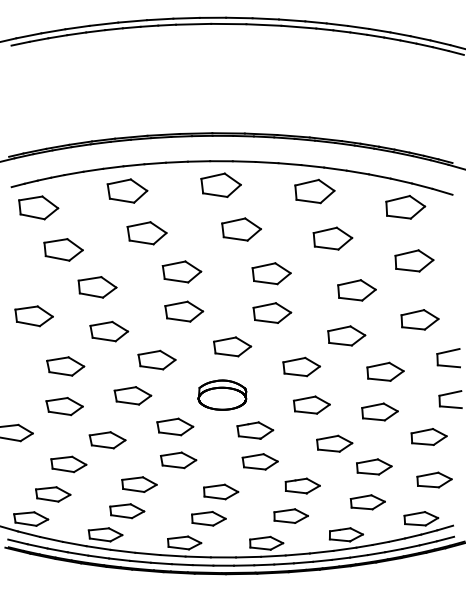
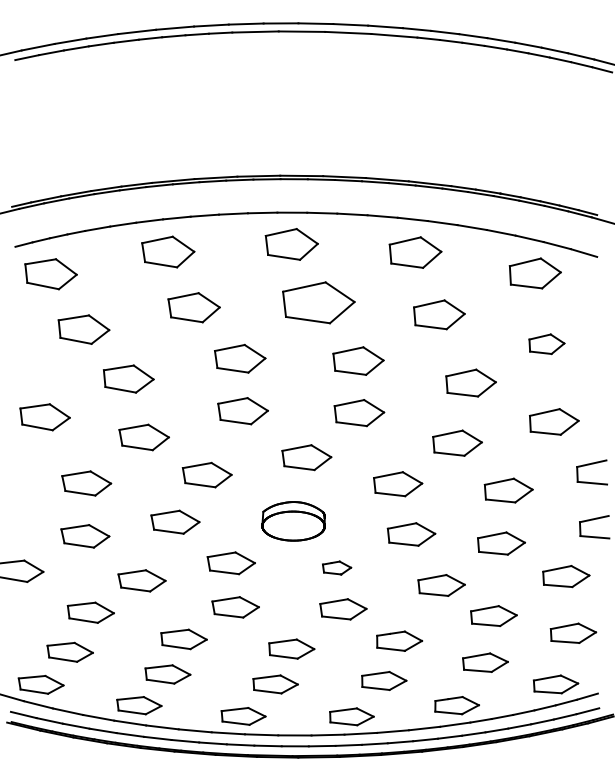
part: (241, 229) -> (318, 302), size x1.4
part: (414, 260) -> (546, 343), size x0.7
part: (255, 430) -> (337, 567), size x0.6

